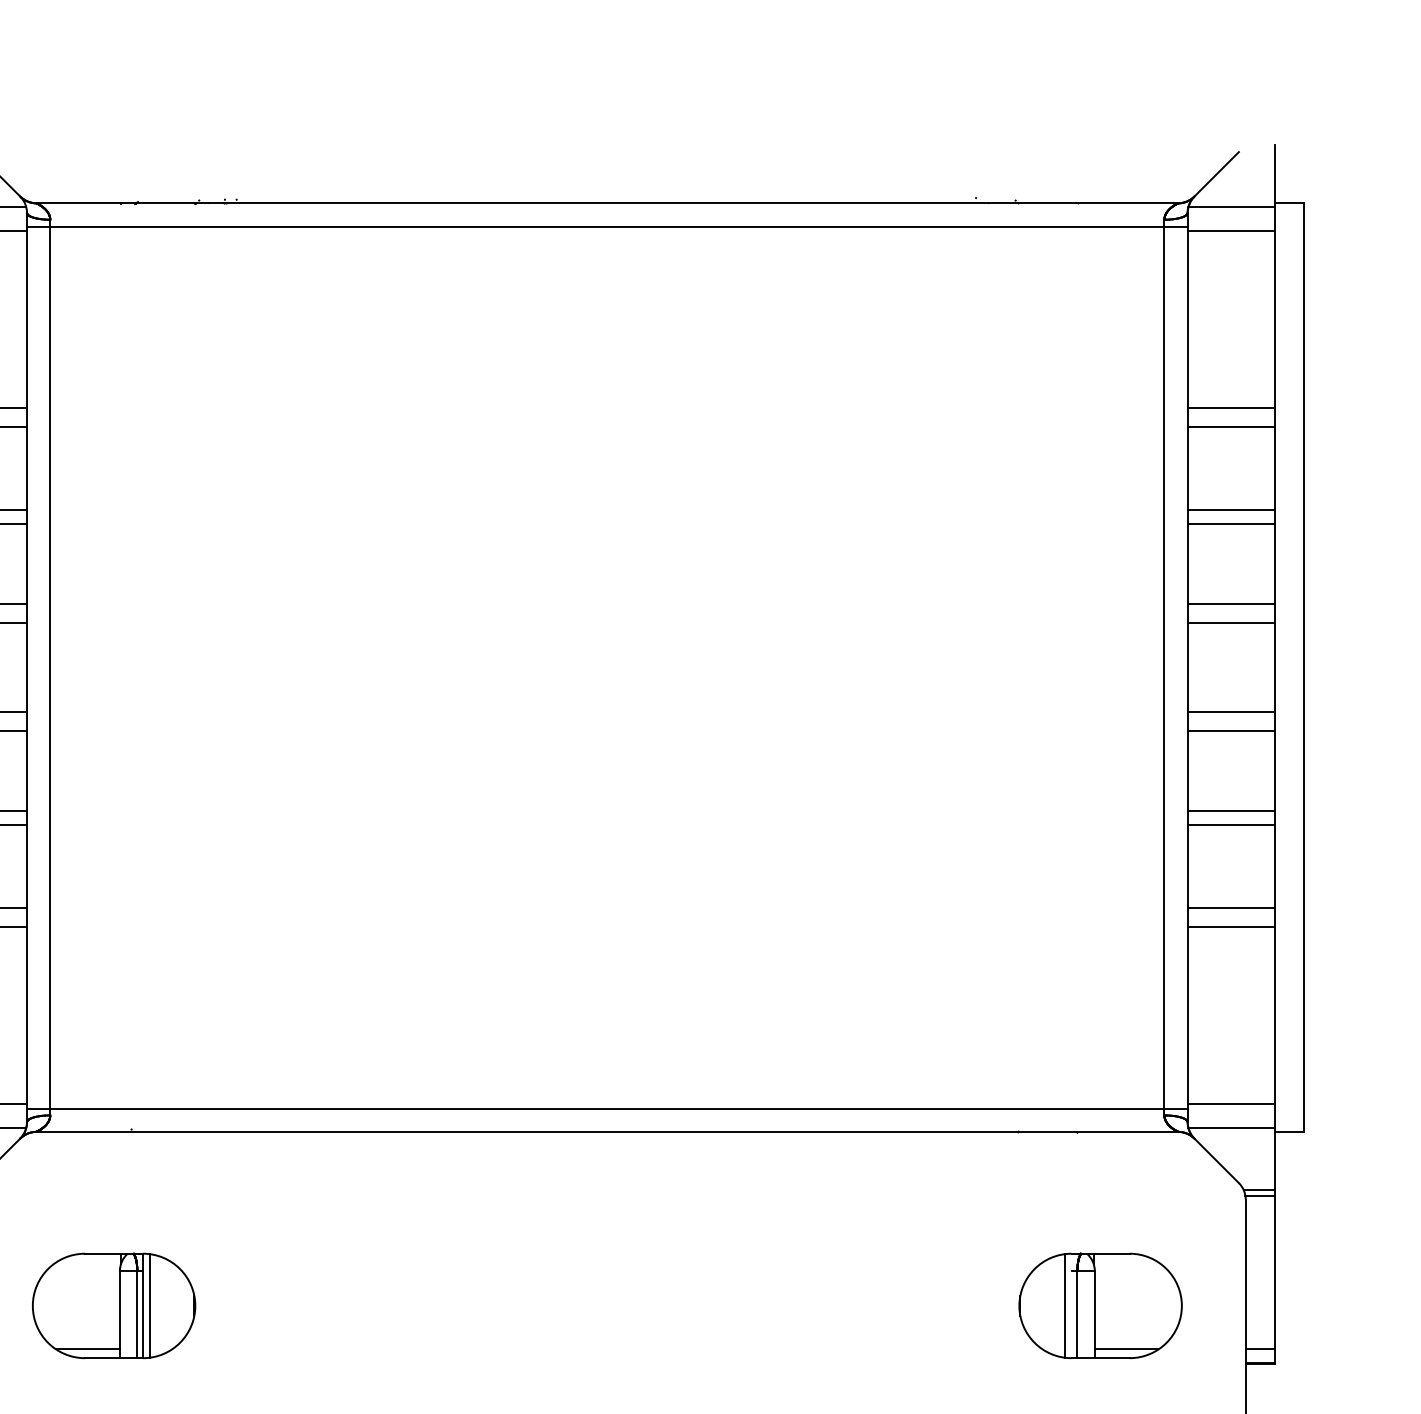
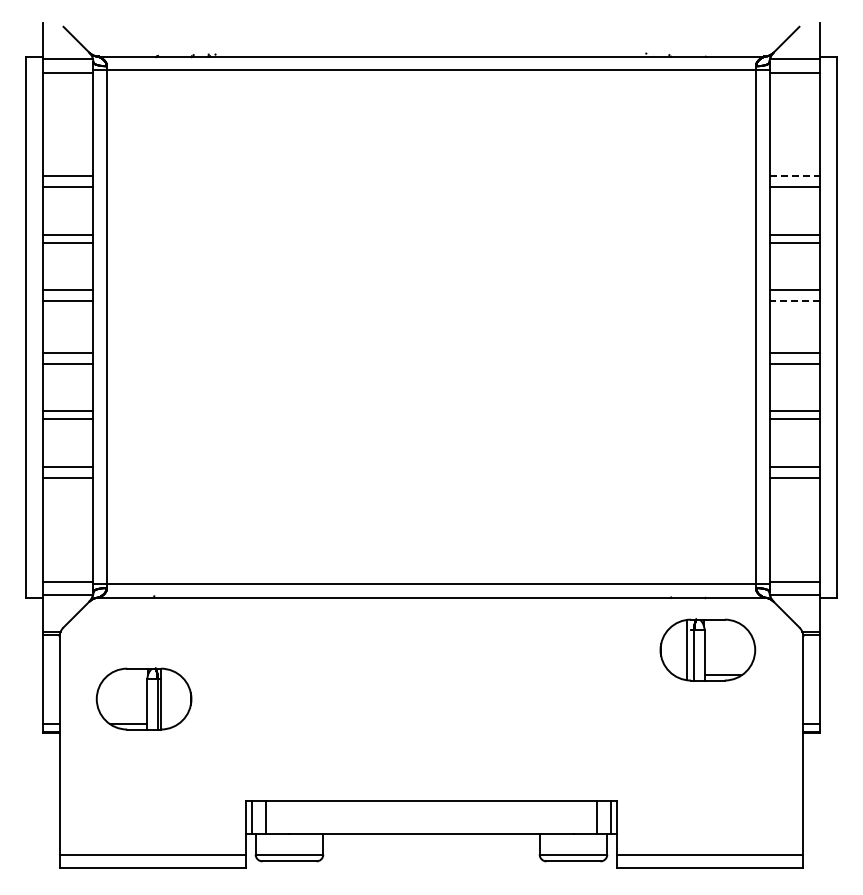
line: (1232, 408) -> (795, 176), solid -> dashed
line: (1230, 623) -> (794, 301), solid -> dashed
line: (149, 1304) -> (164, 698), removed
part: (1099, 1304) -> (707, 649), moved

